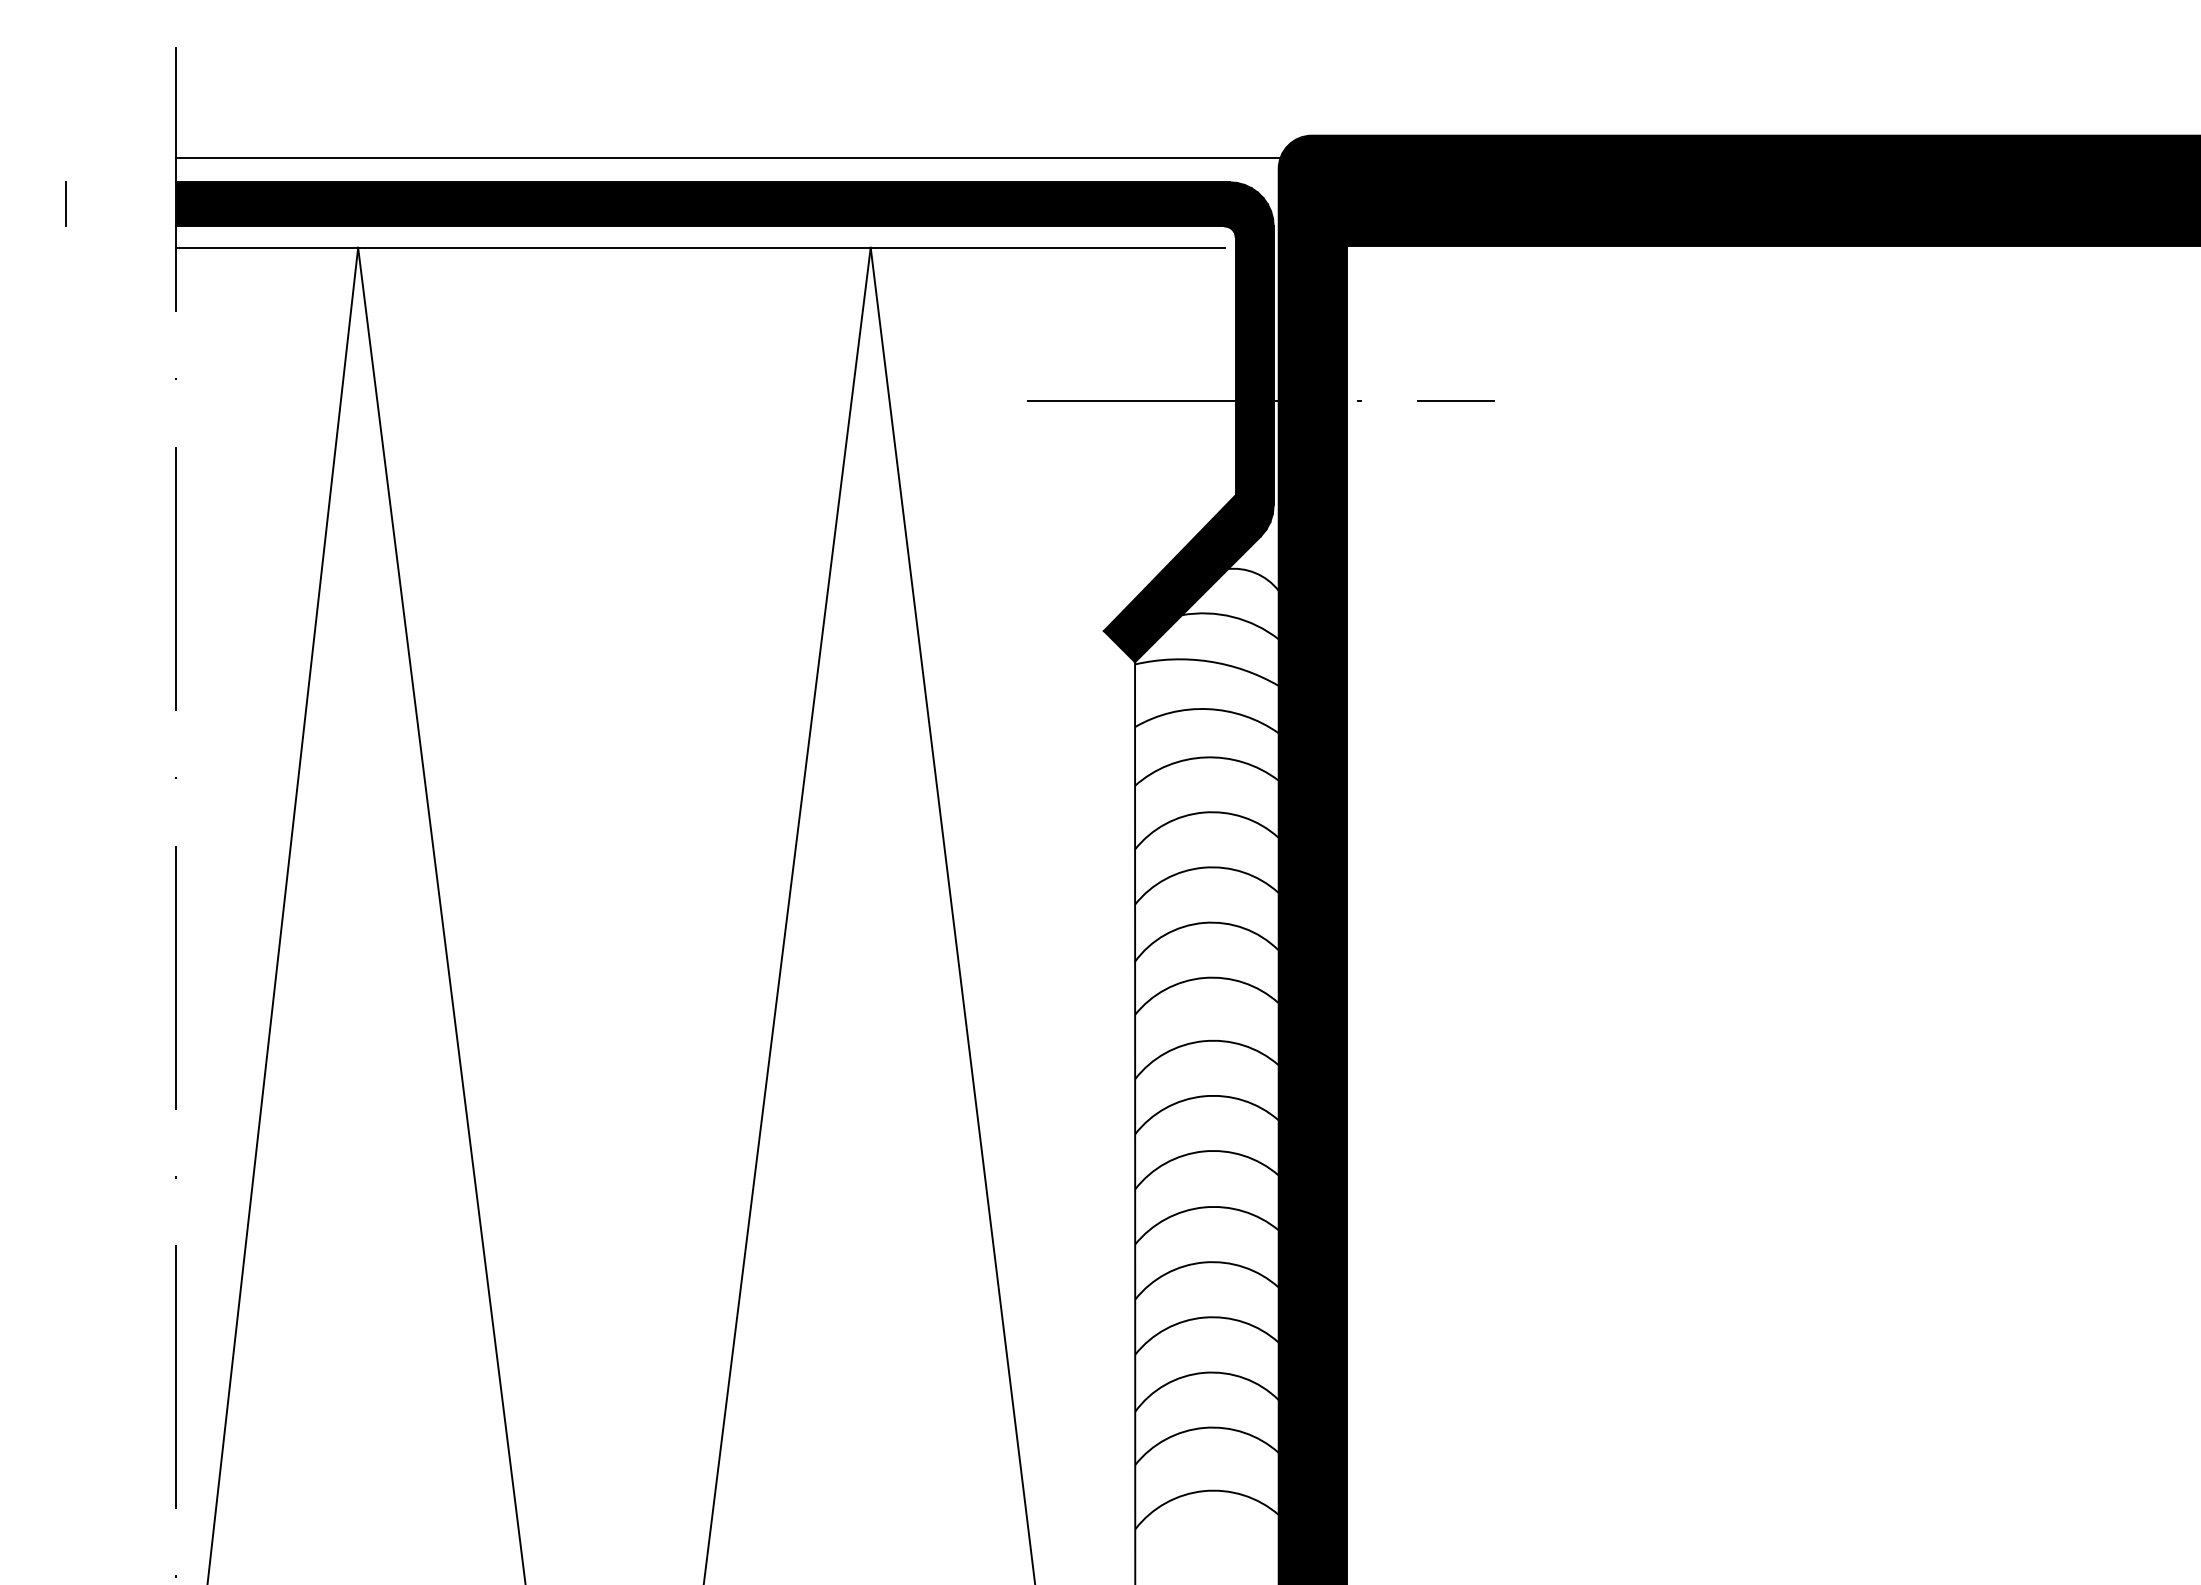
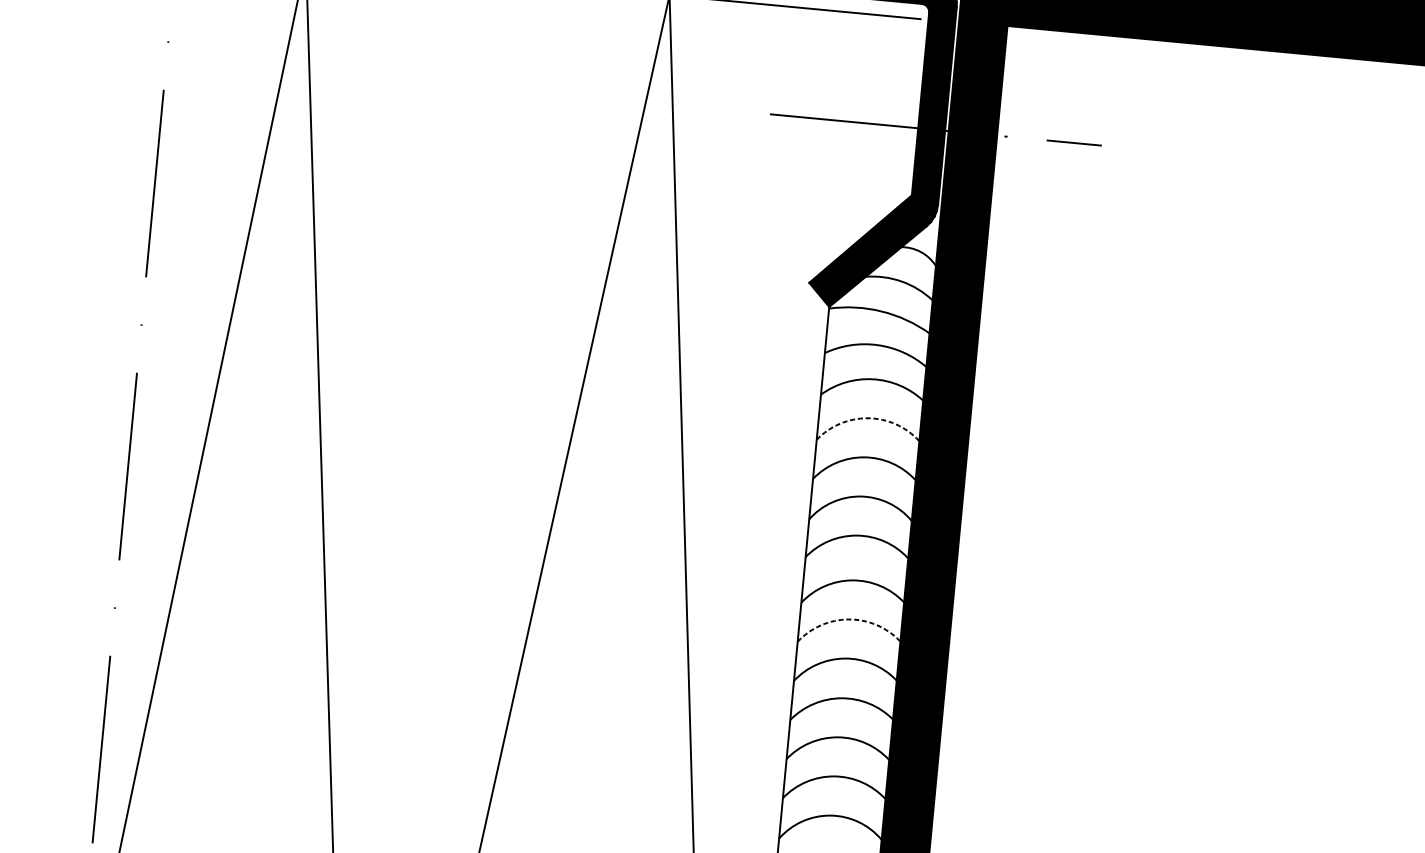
arc: (1203, 812) -> (867, 418), solid -> dashed
arc: (1203, 1096) -> (848, 619), solid -> dashed

